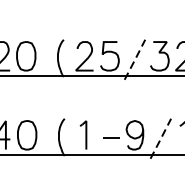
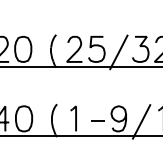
line: (134, 59) -> (118, 52), dashed -> solid
line: (160, 139) -> (141, 122), dashed -> solid

